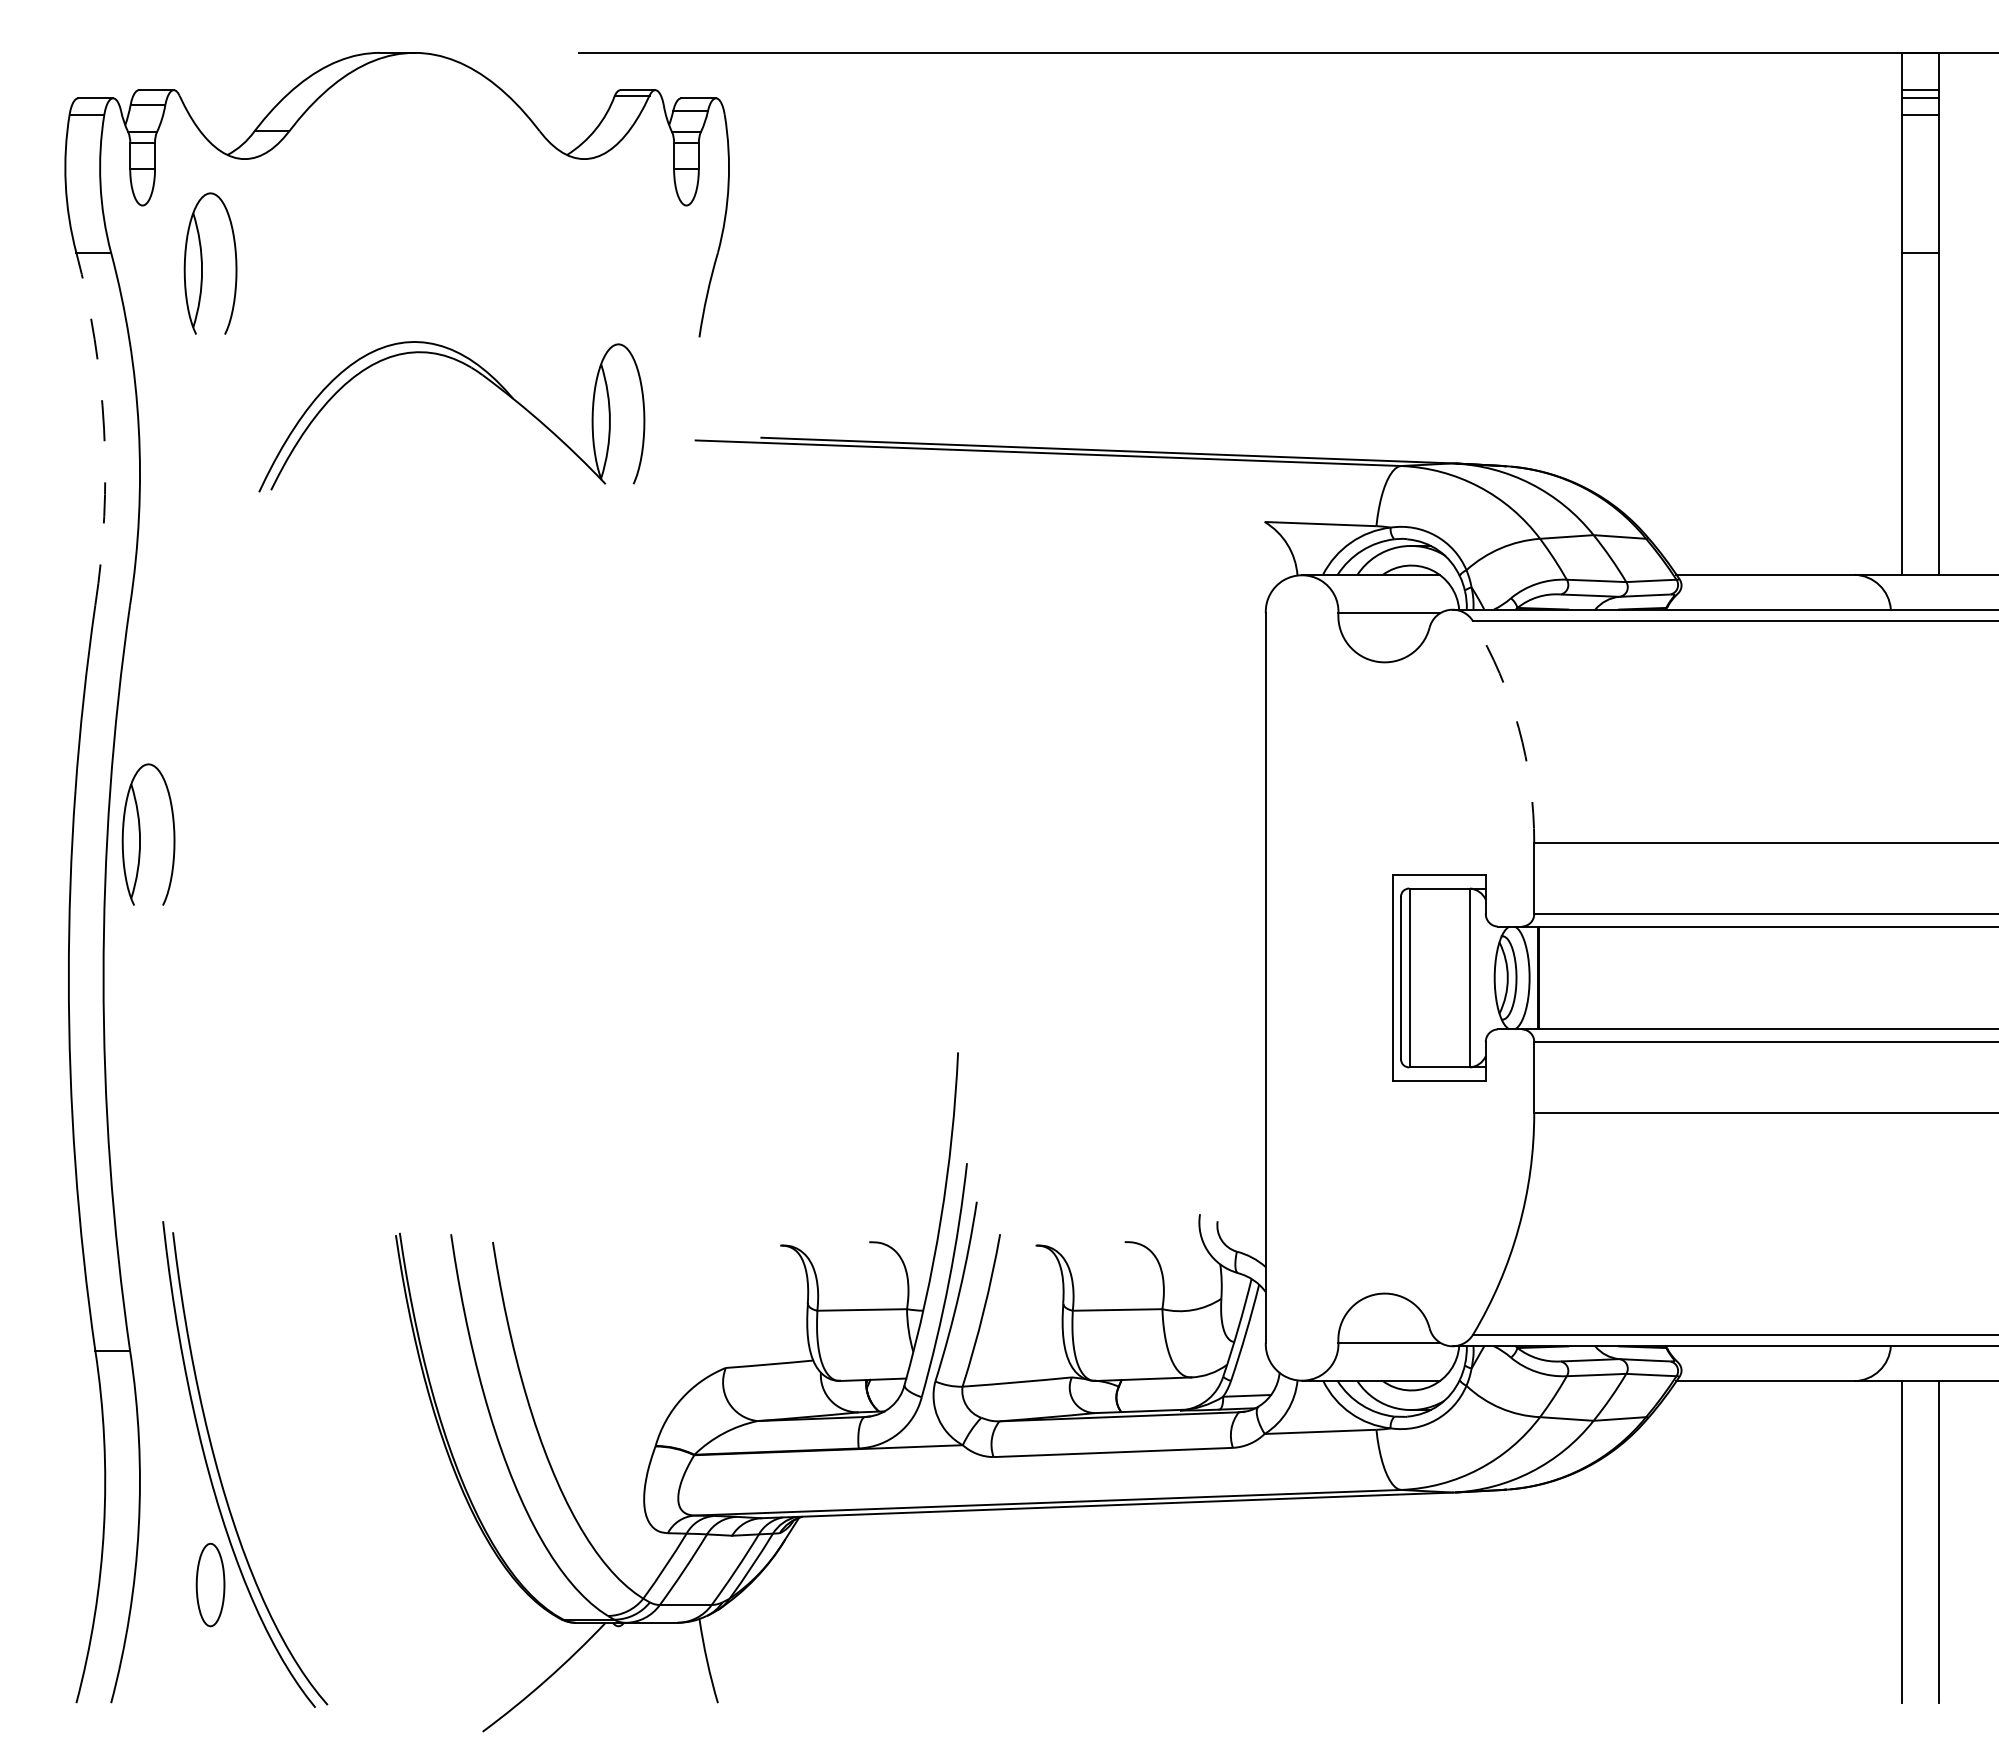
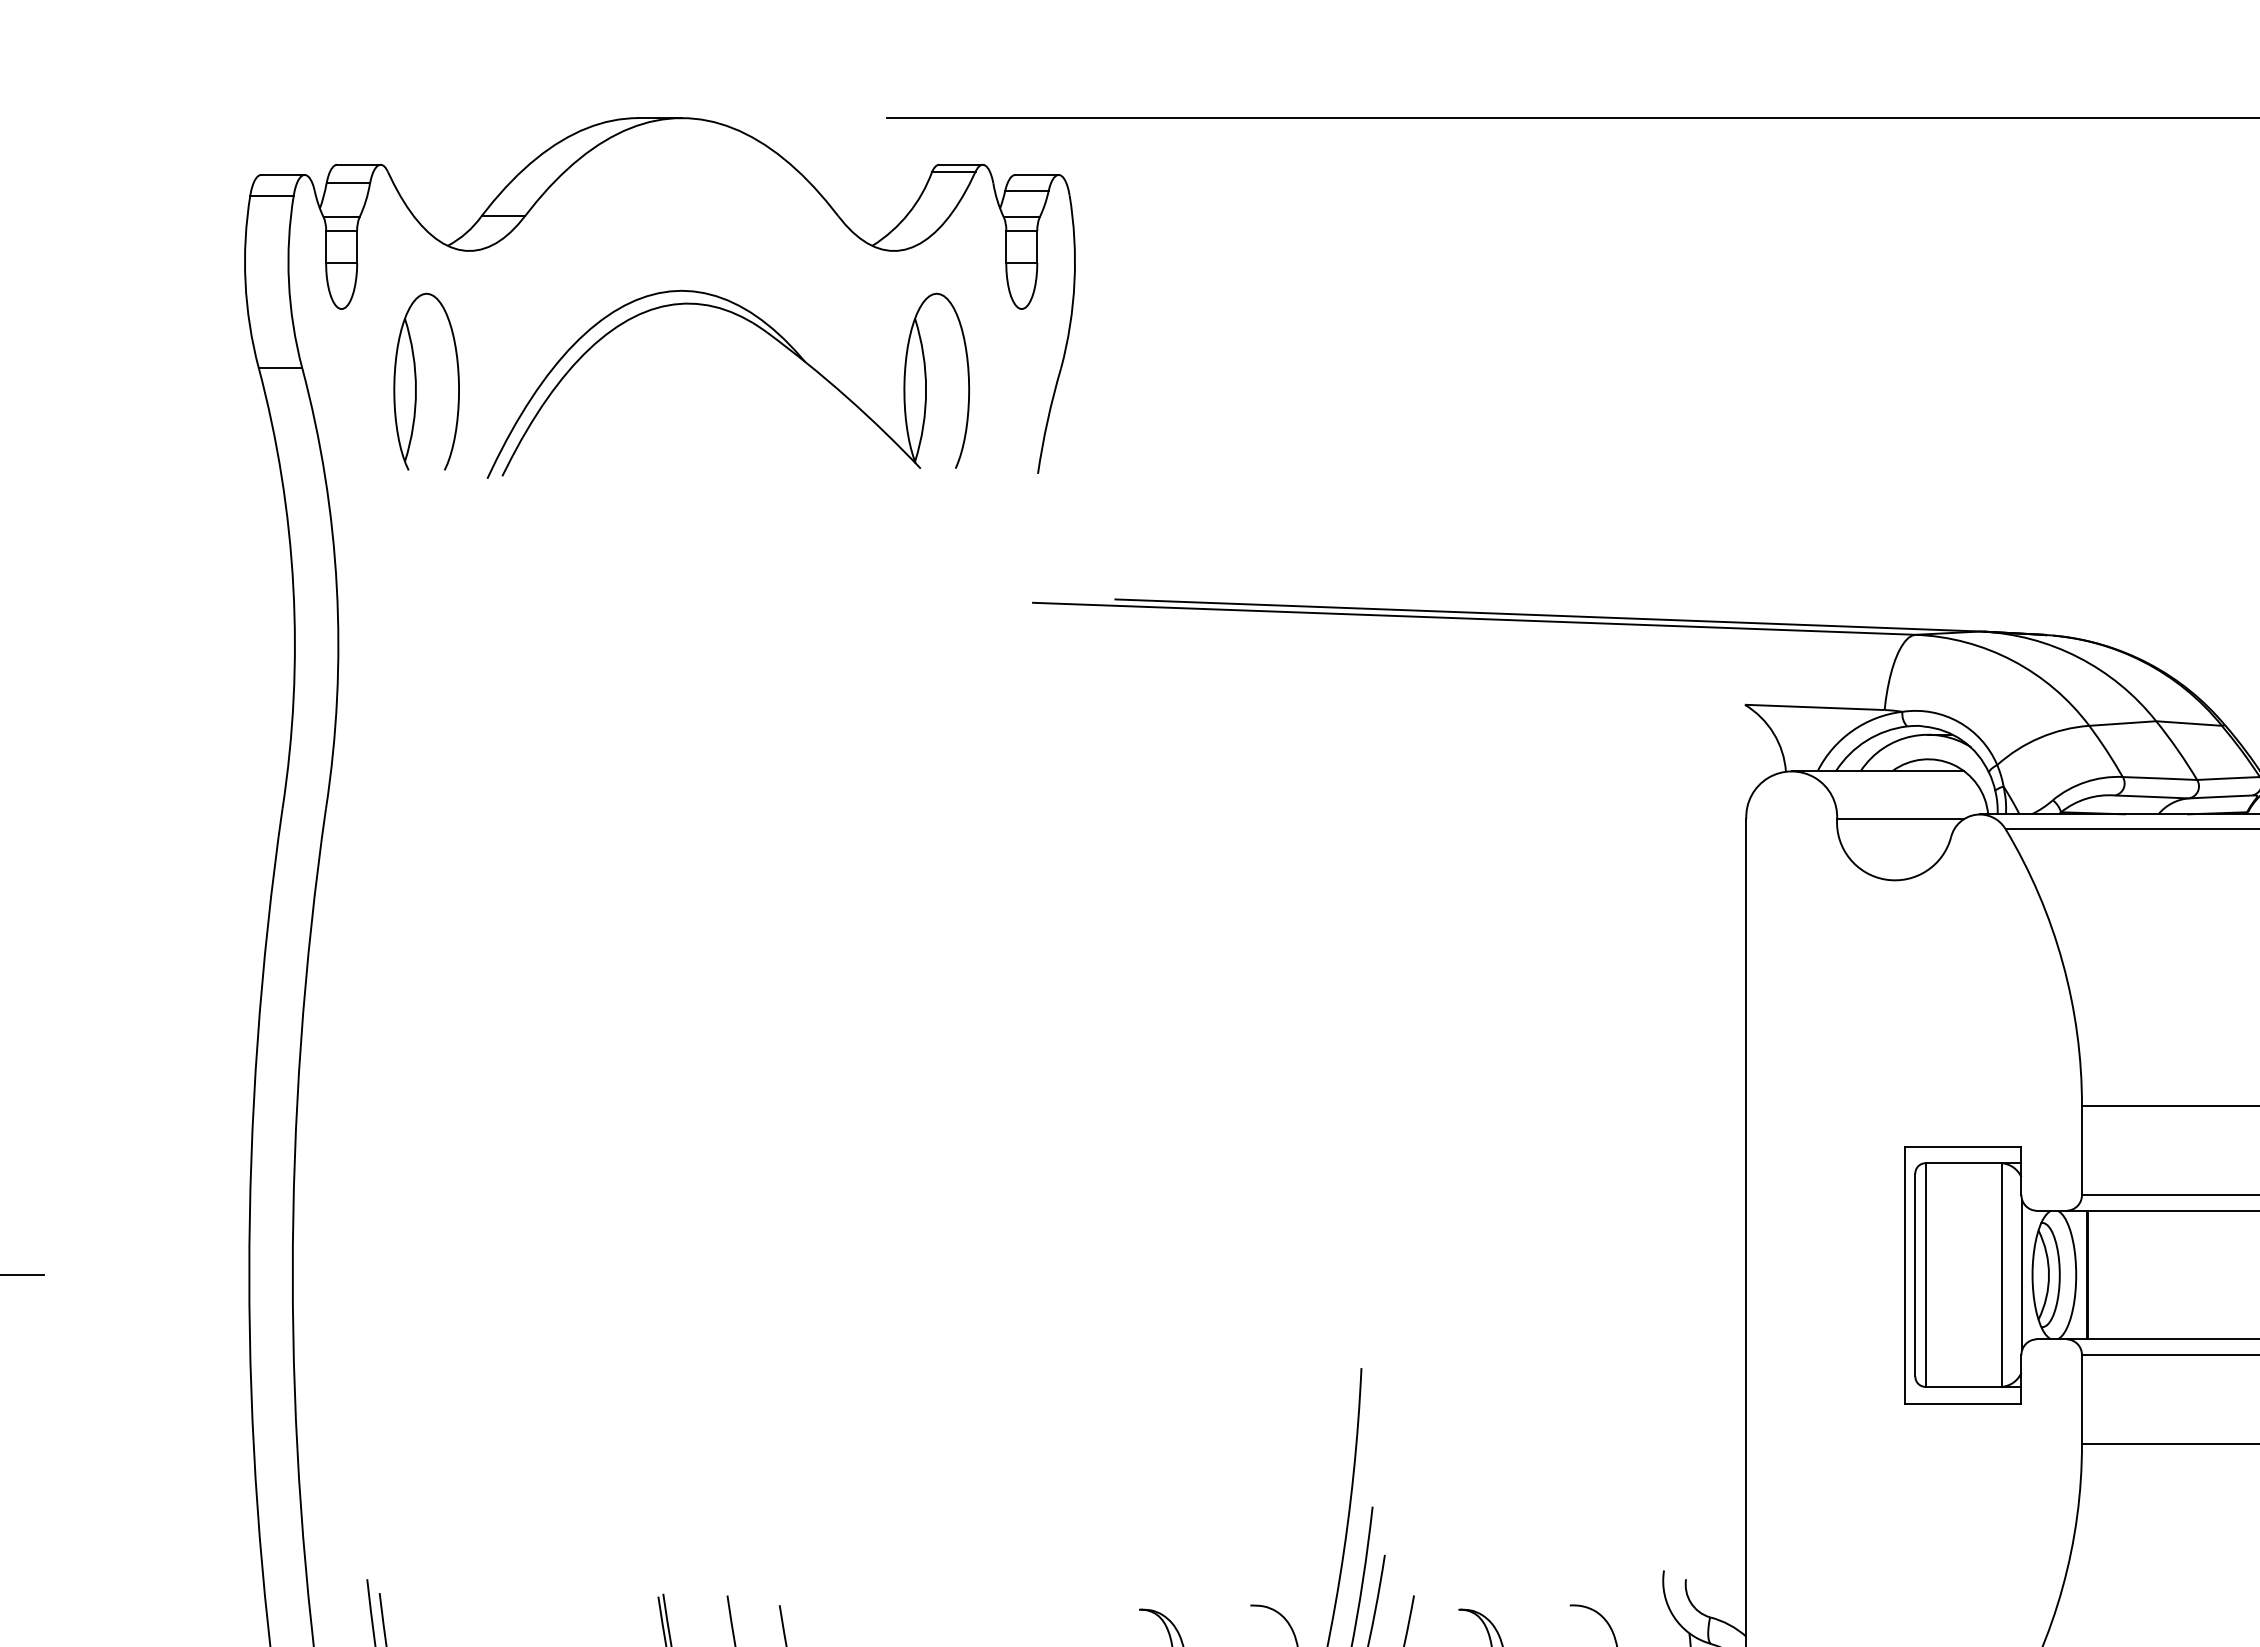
part: (479, 374) -> (762, 331), moved
arc: (104, 428) -> (293, 587), dashed -> solid
arc: (1518, 728) -> (2062, 963), dashed -> solid
part: (140, 834) -> (338, 1095), removed
line: (1486, 977) -> (2022, 1274), added

